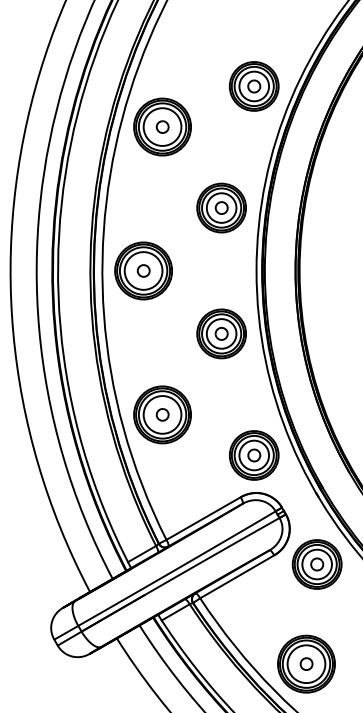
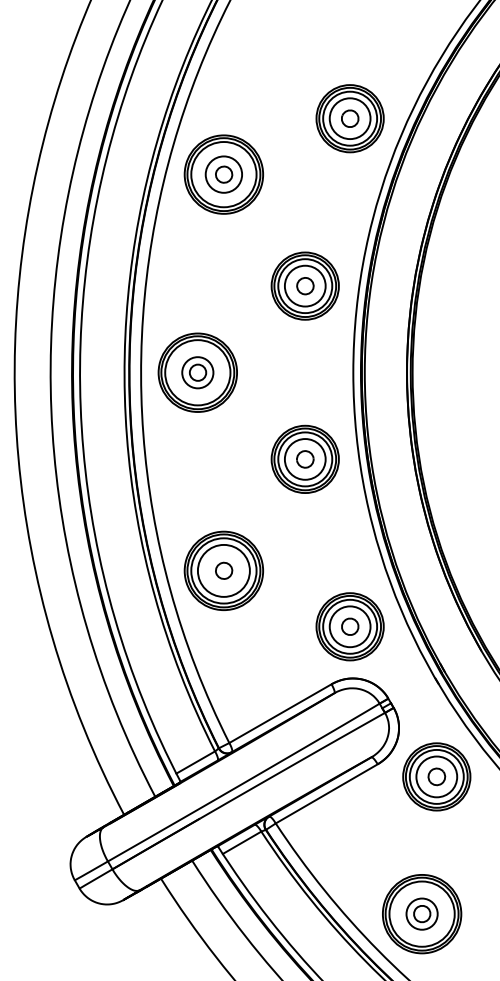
circle: (162, 126) -> (223, 174), size x0.7
circle: (143, 270) -> (197, 372), size x0.6
circle: (306, 664) -> (422, 914), size x0.6

